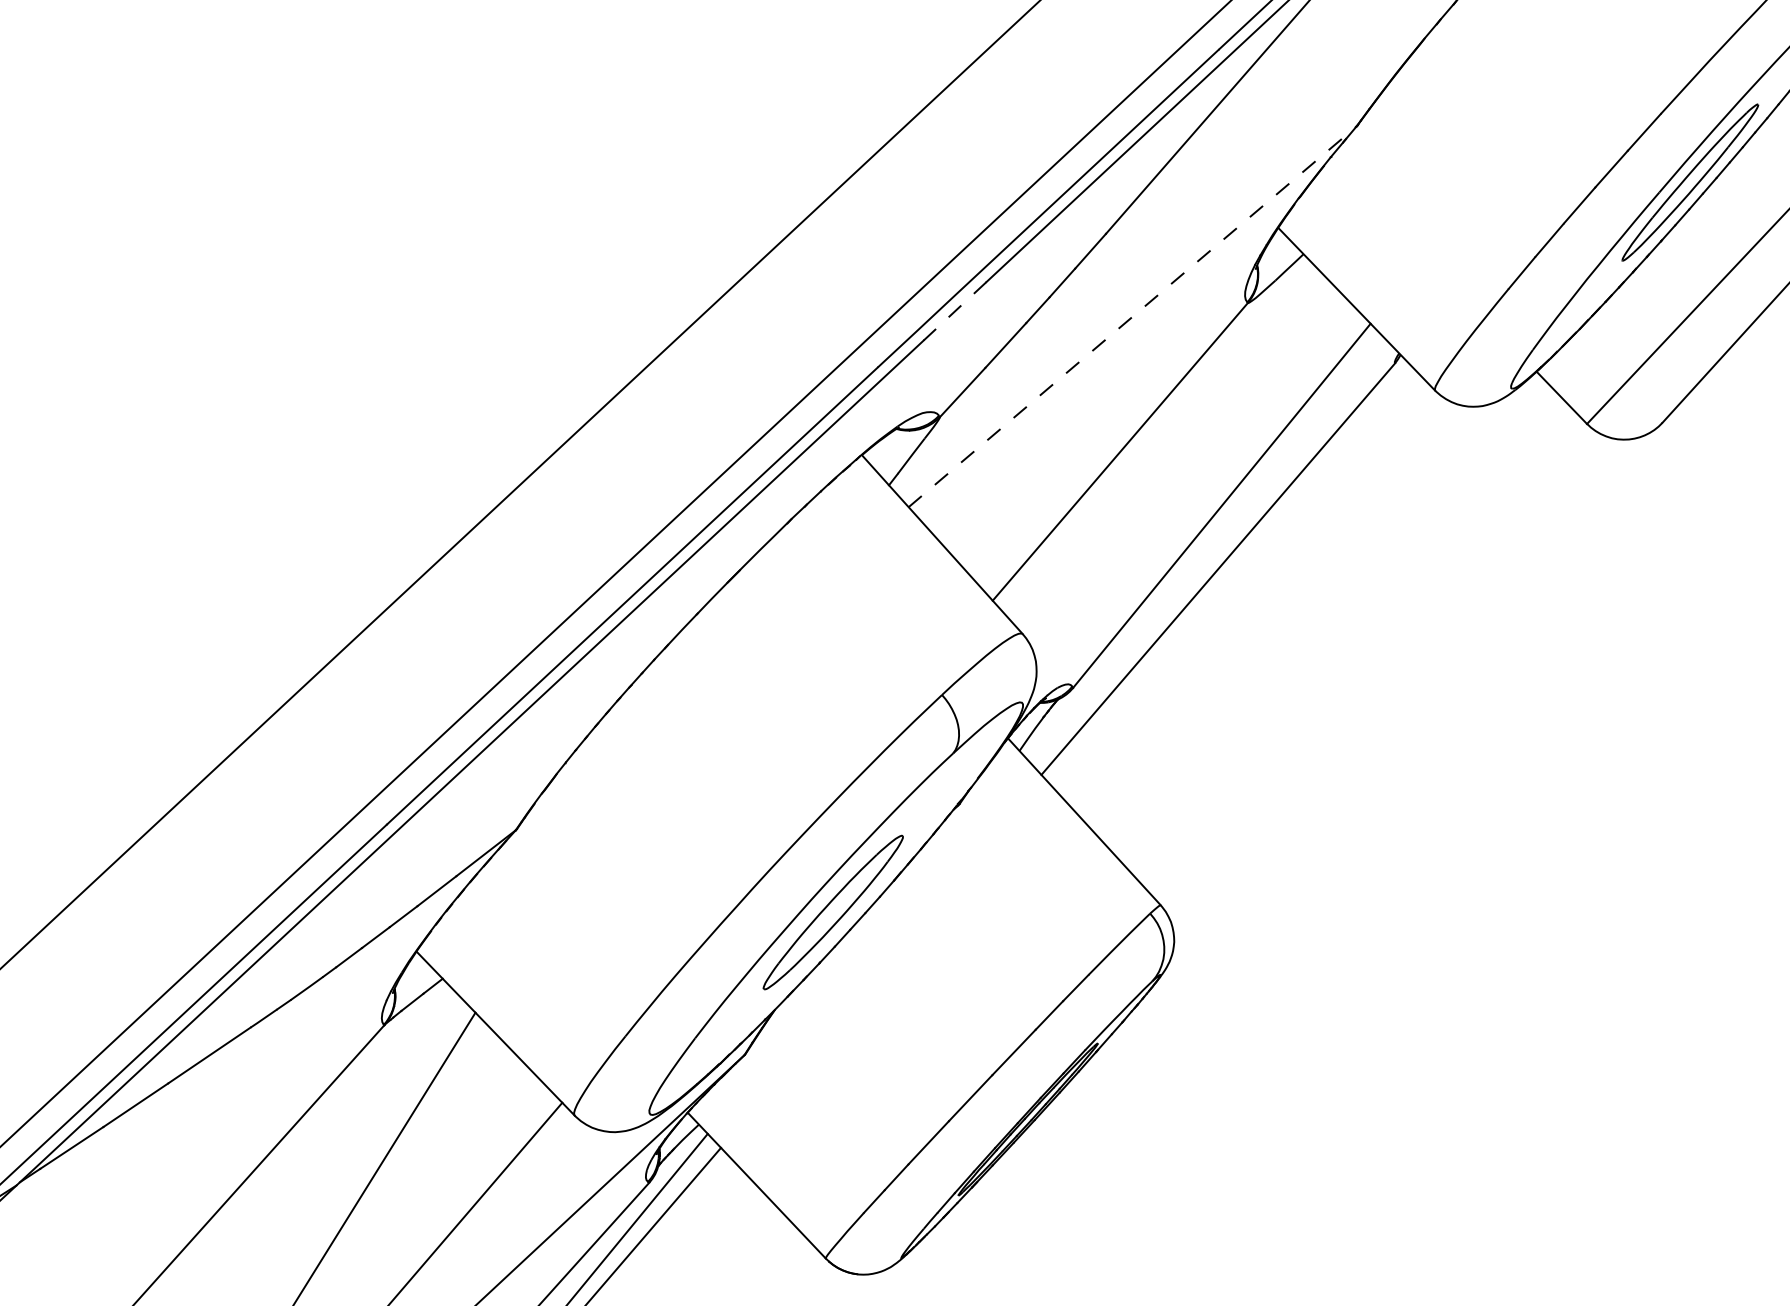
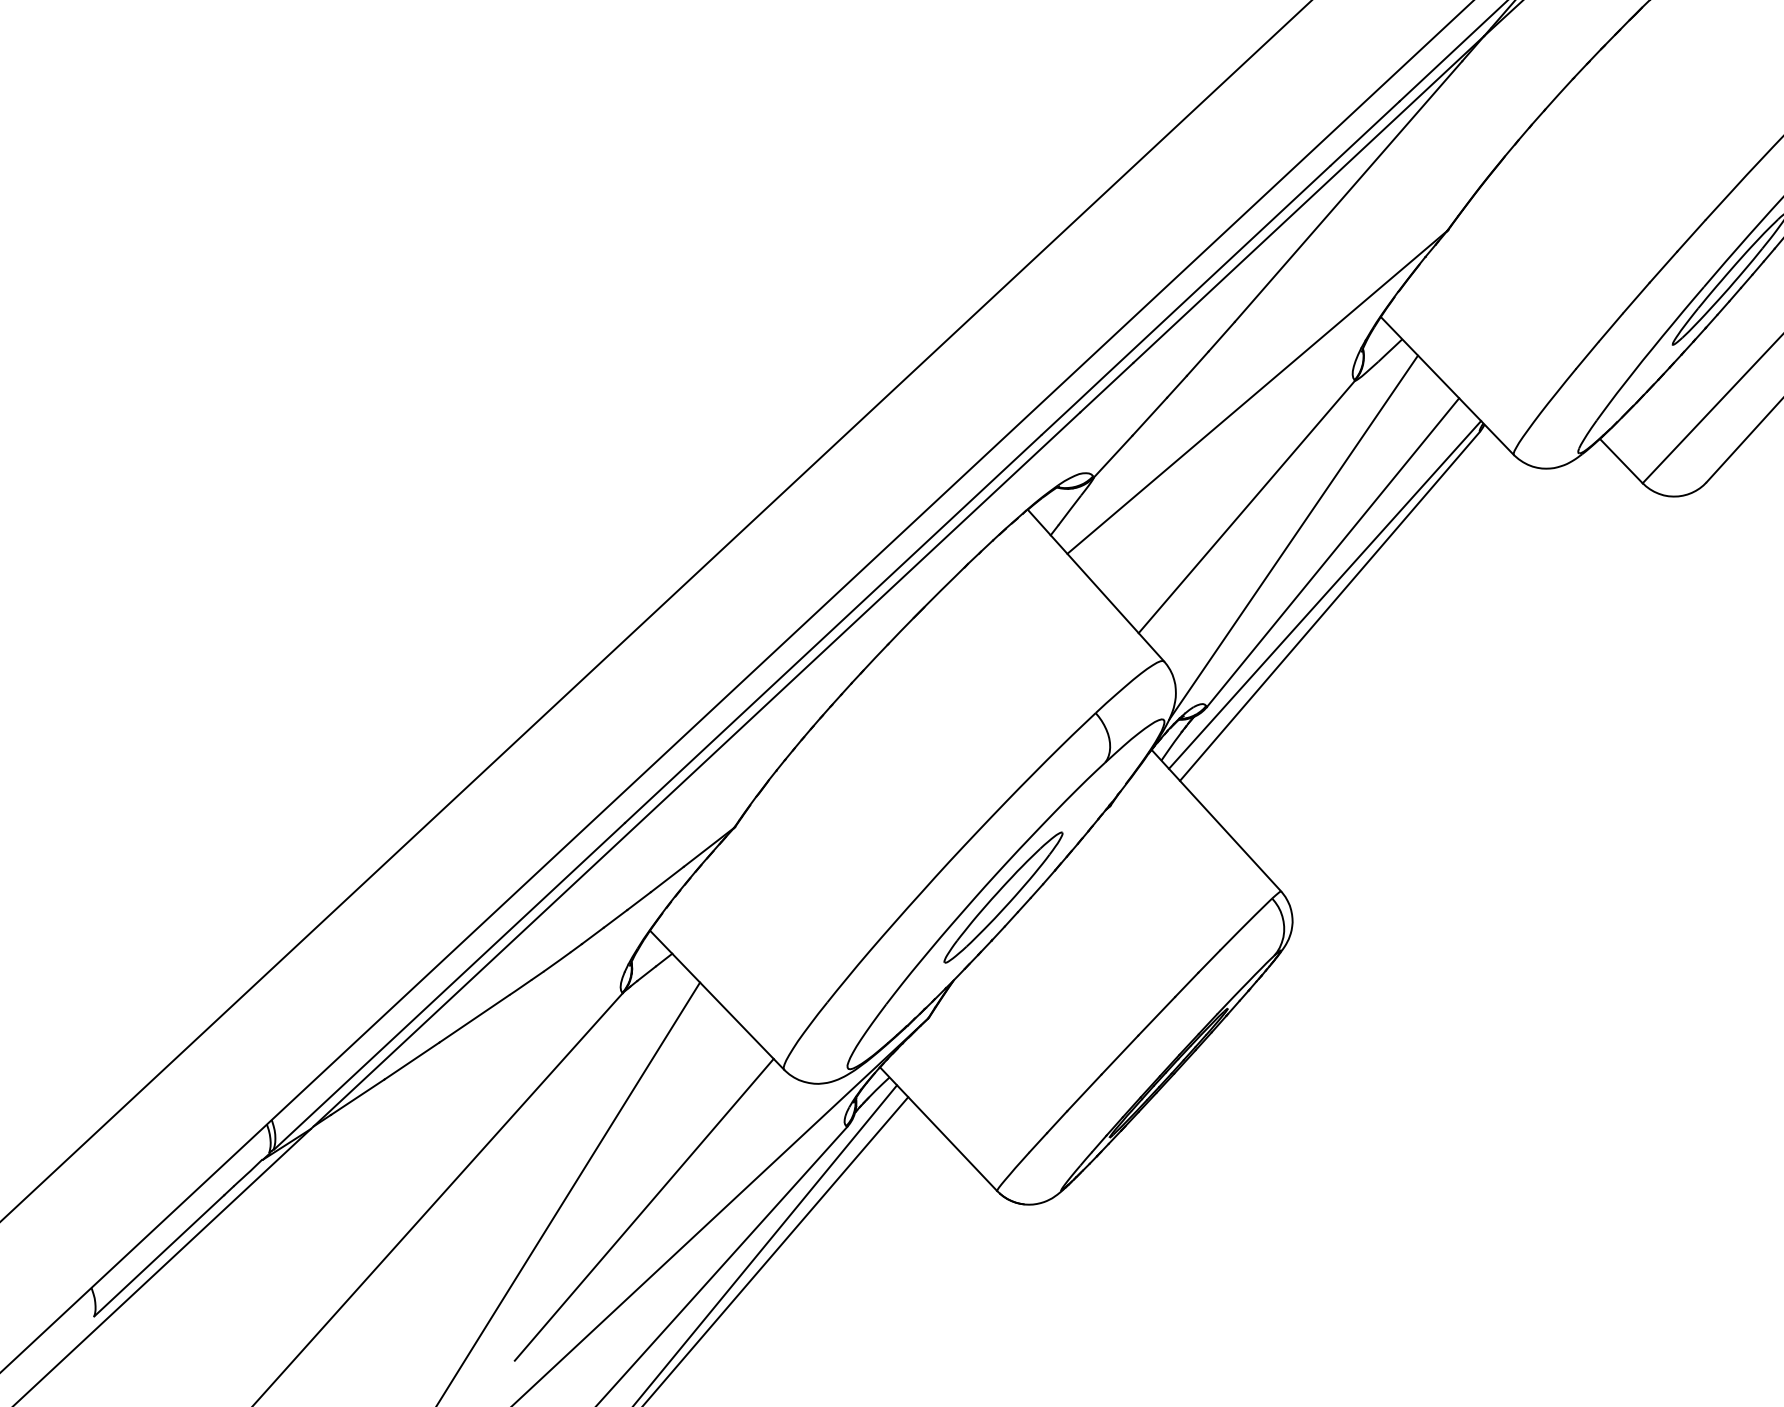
line: (954, 312) -> (1106, 388), dashed -> solid
line: (1132, 316) -> (1257, 392), dashed -> solid
line: (1175, 487) -> (1293, 537), added
line: (1211, 555) -> (1324, 594), added

